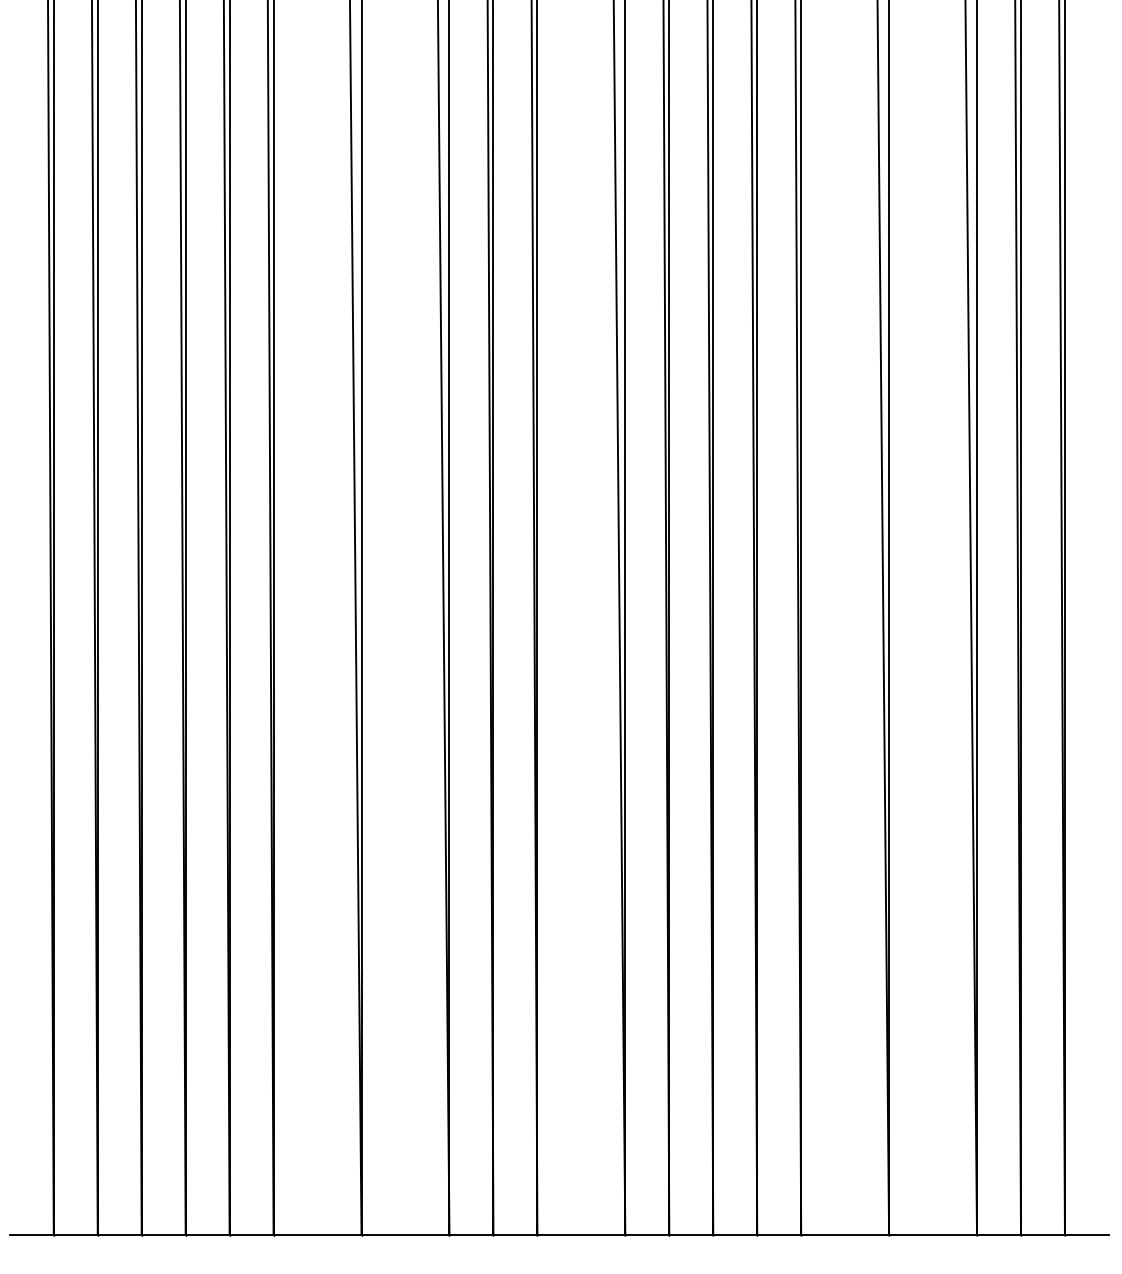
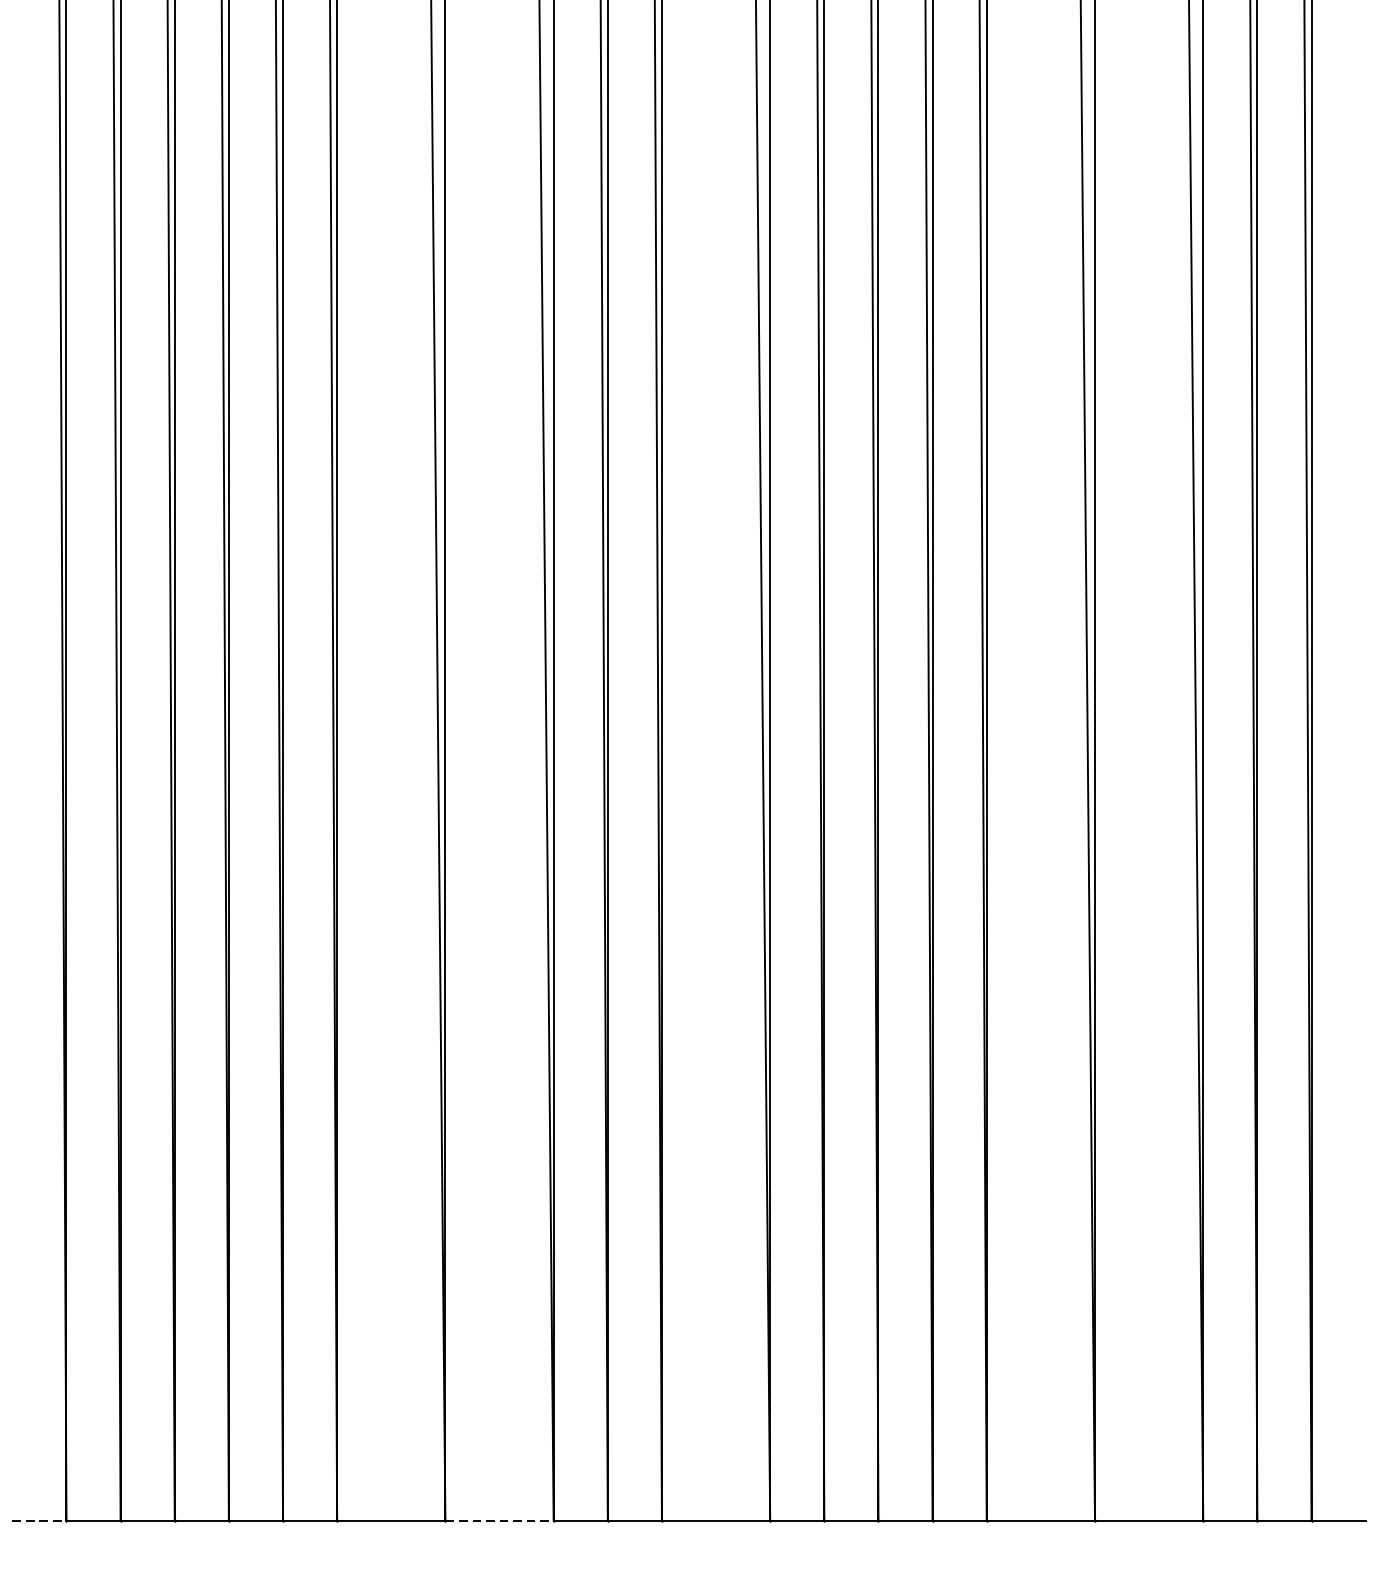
line: (31, 1234) -> (39, 1520), solid -> dashed
line: (405, 1234) -> (499, 1520), solid -> dashed

